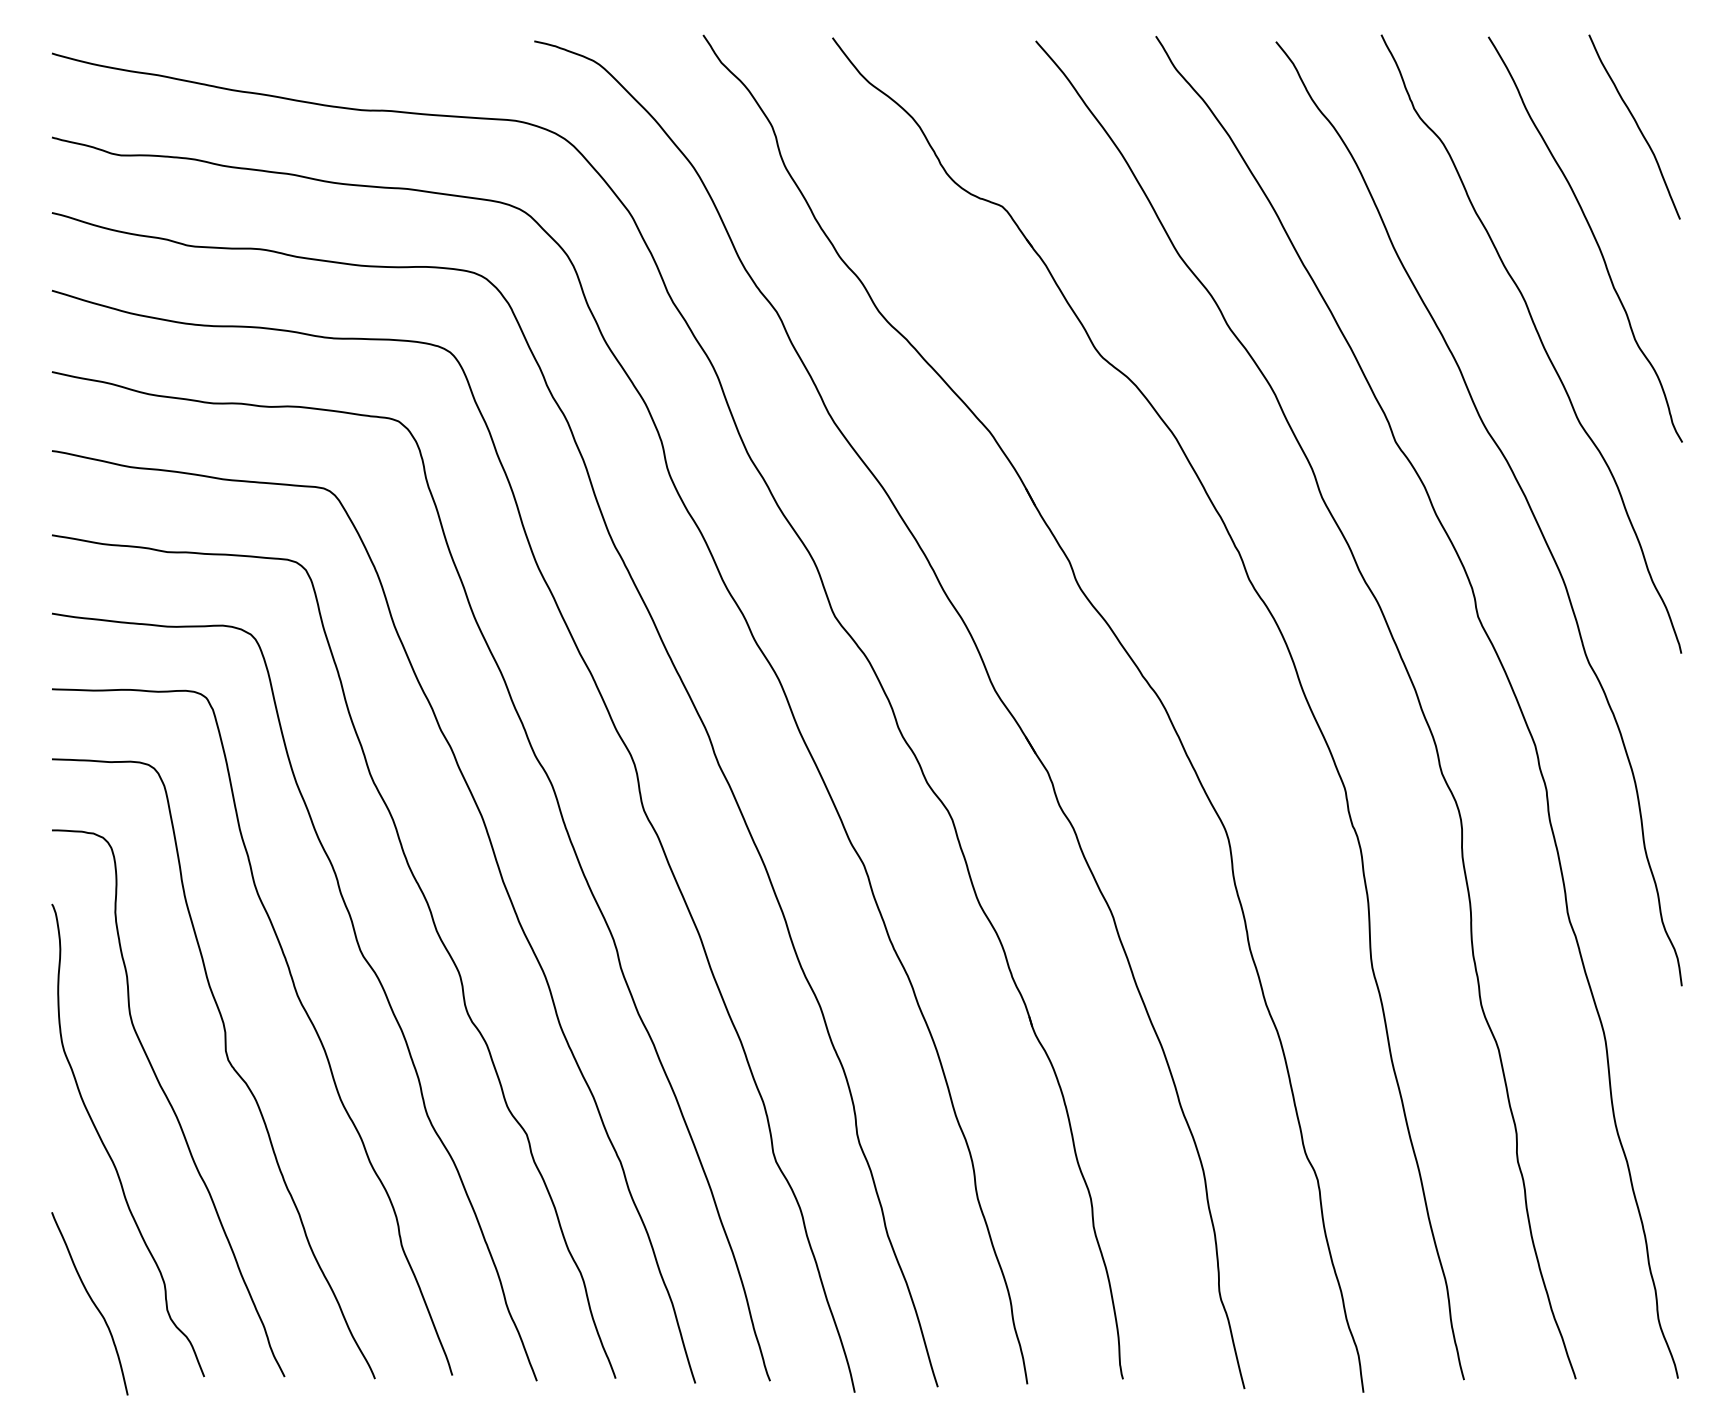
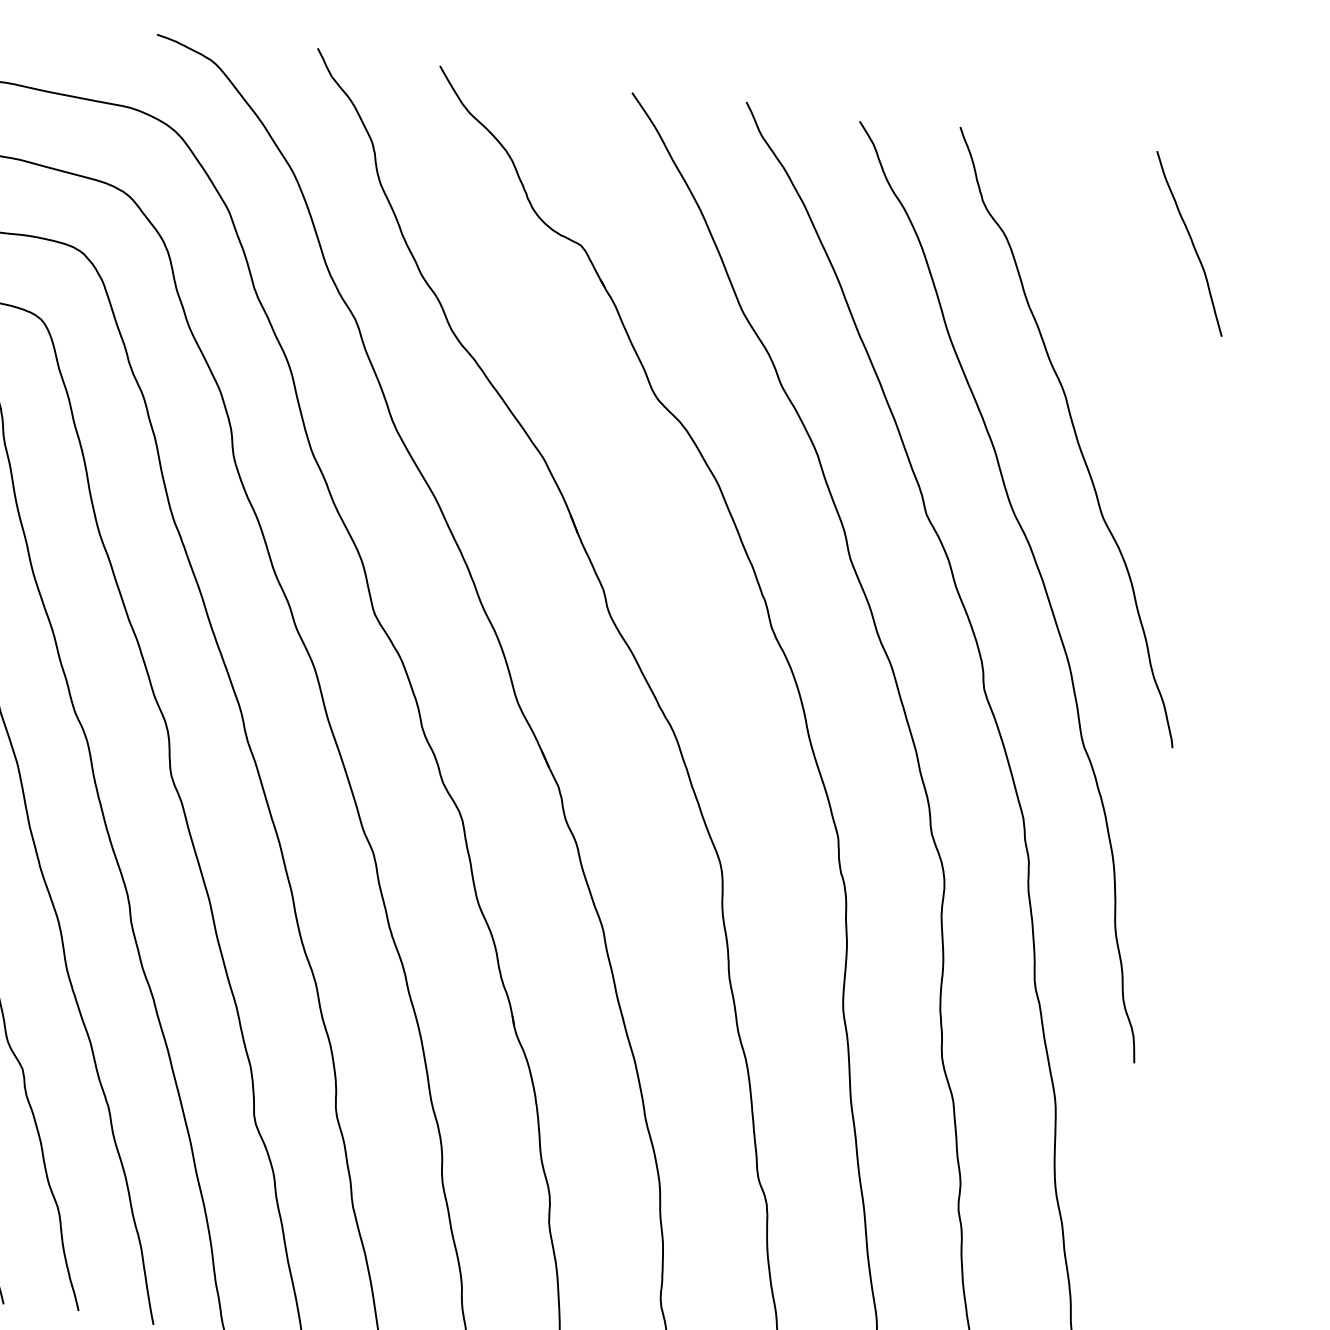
curve: (1592, 235) -> (1136, 341), removed

